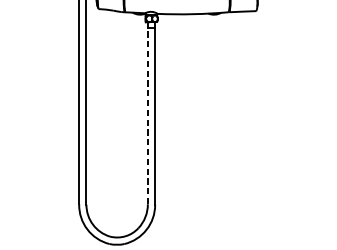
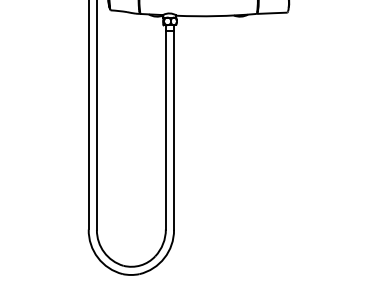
line: (147, 115) -> (165, 129), dashed -> solid

